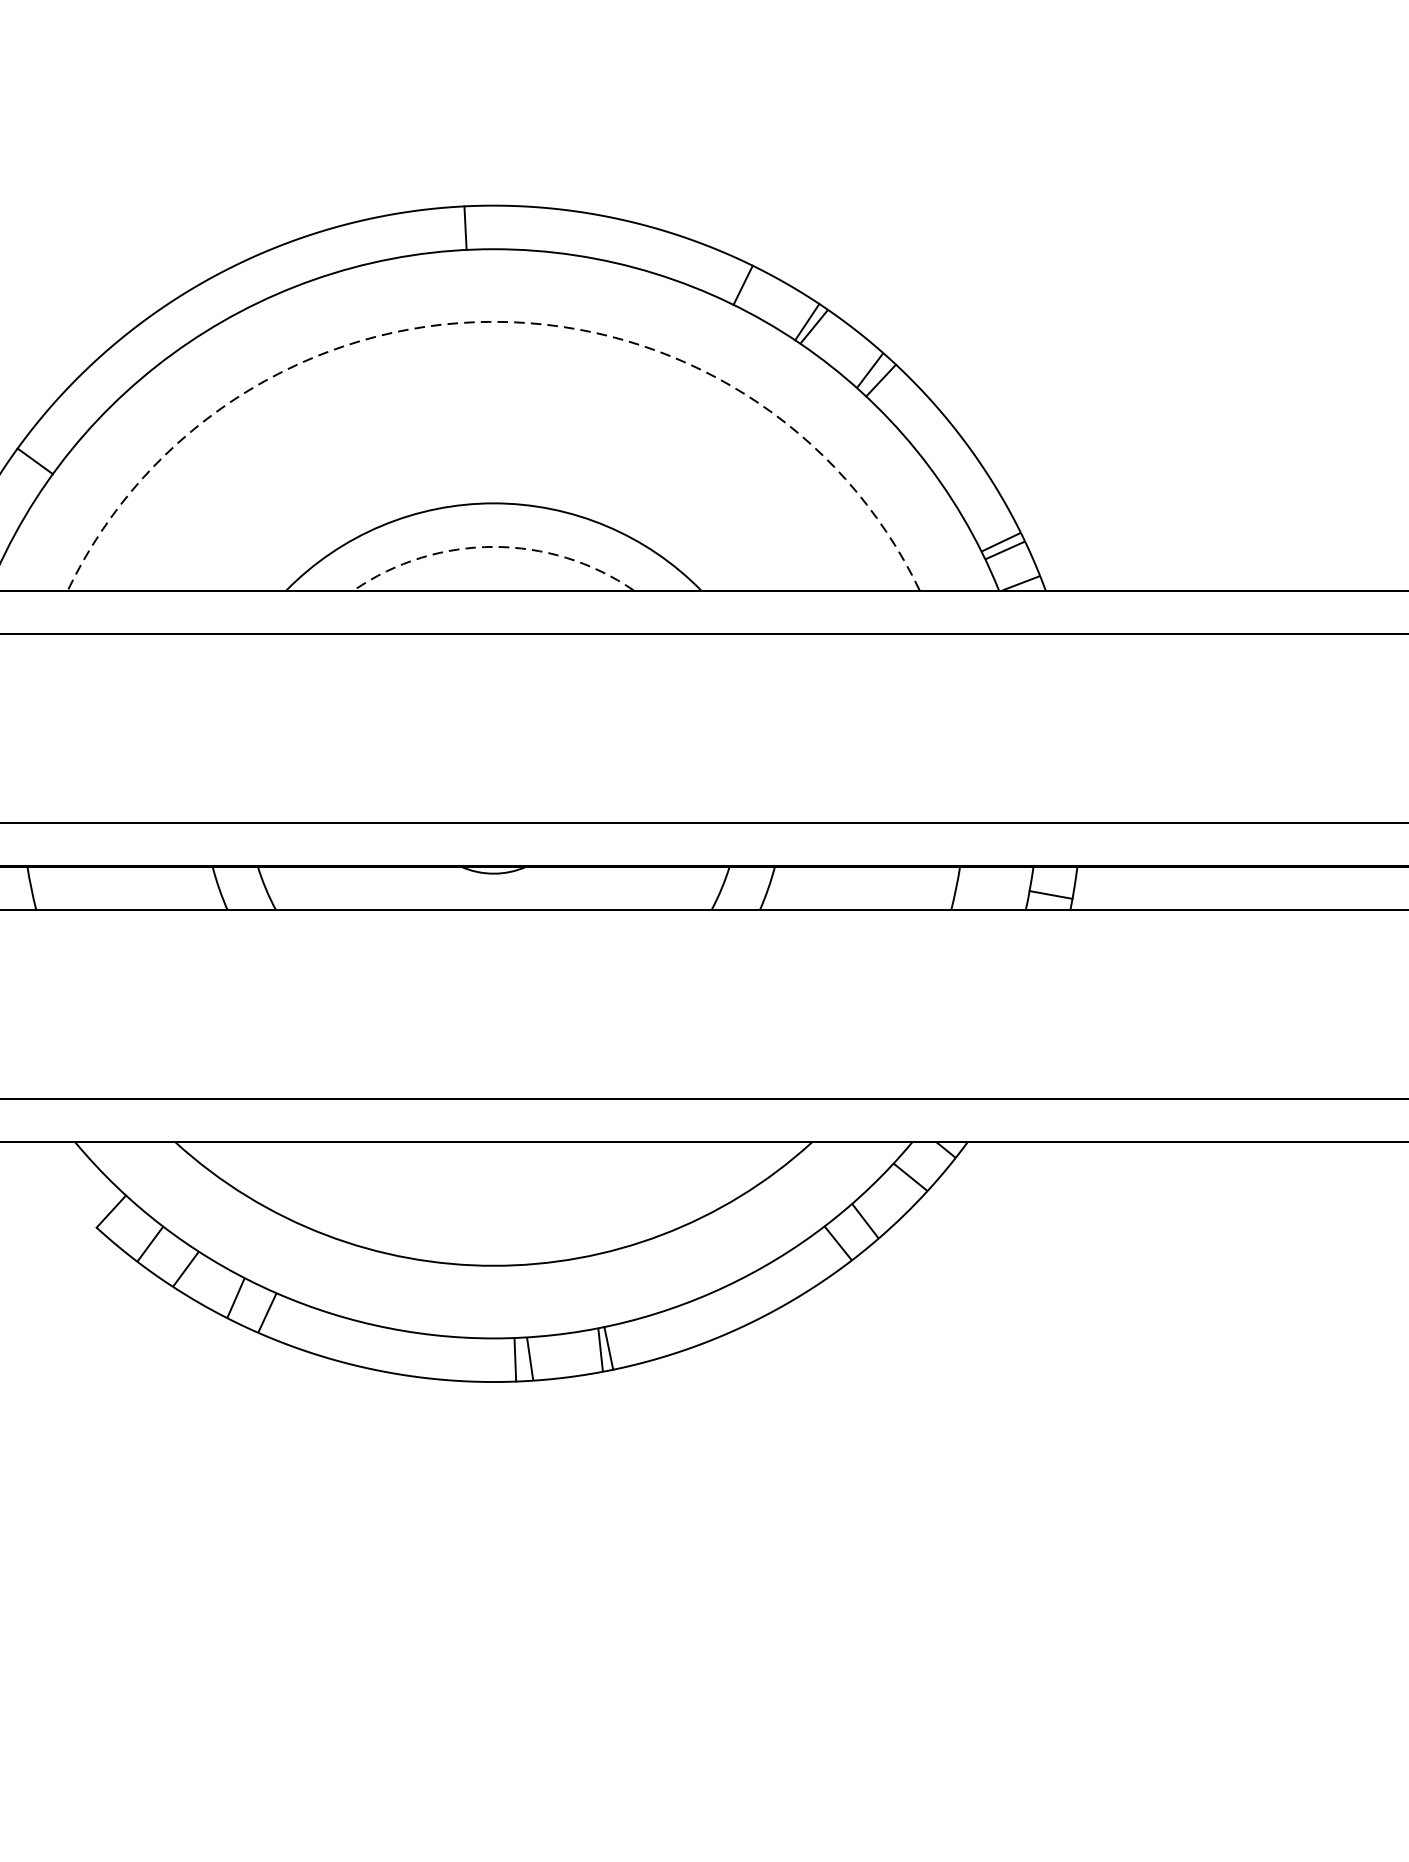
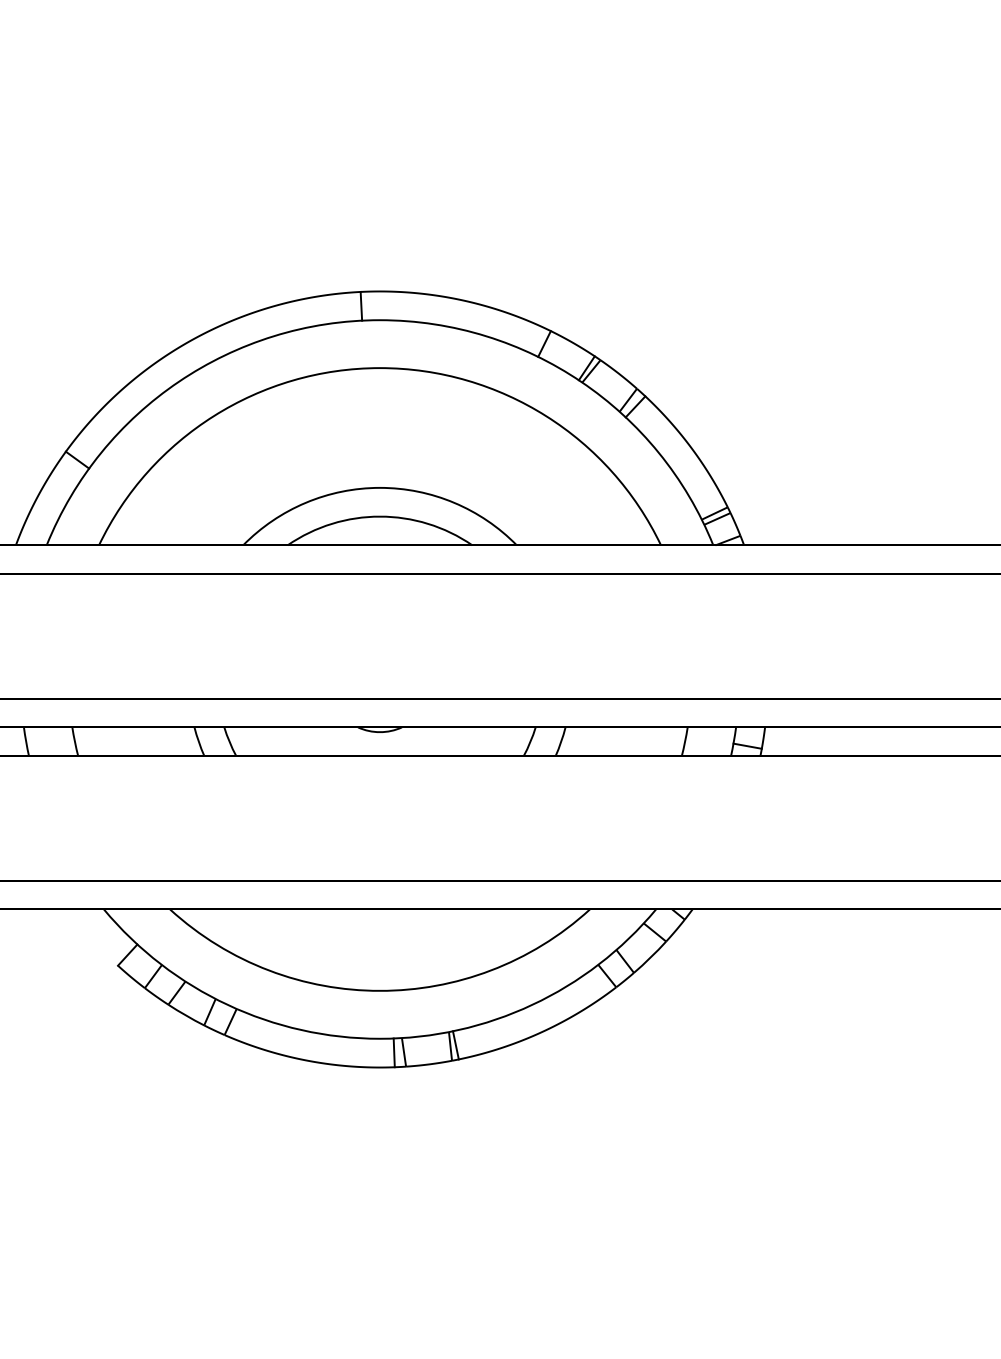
arc: (494, 322) -> (380, 368), dashed -> solid
arc: (494, 546) -> (380, 516), dashed -> solid

